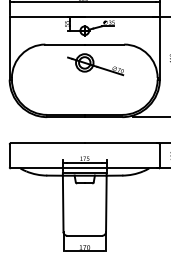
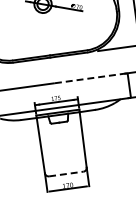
line: (121, 143) -> (89, 78), solid -> dashed
line: (84, 235) -> (65, 173), solid -> dashed

